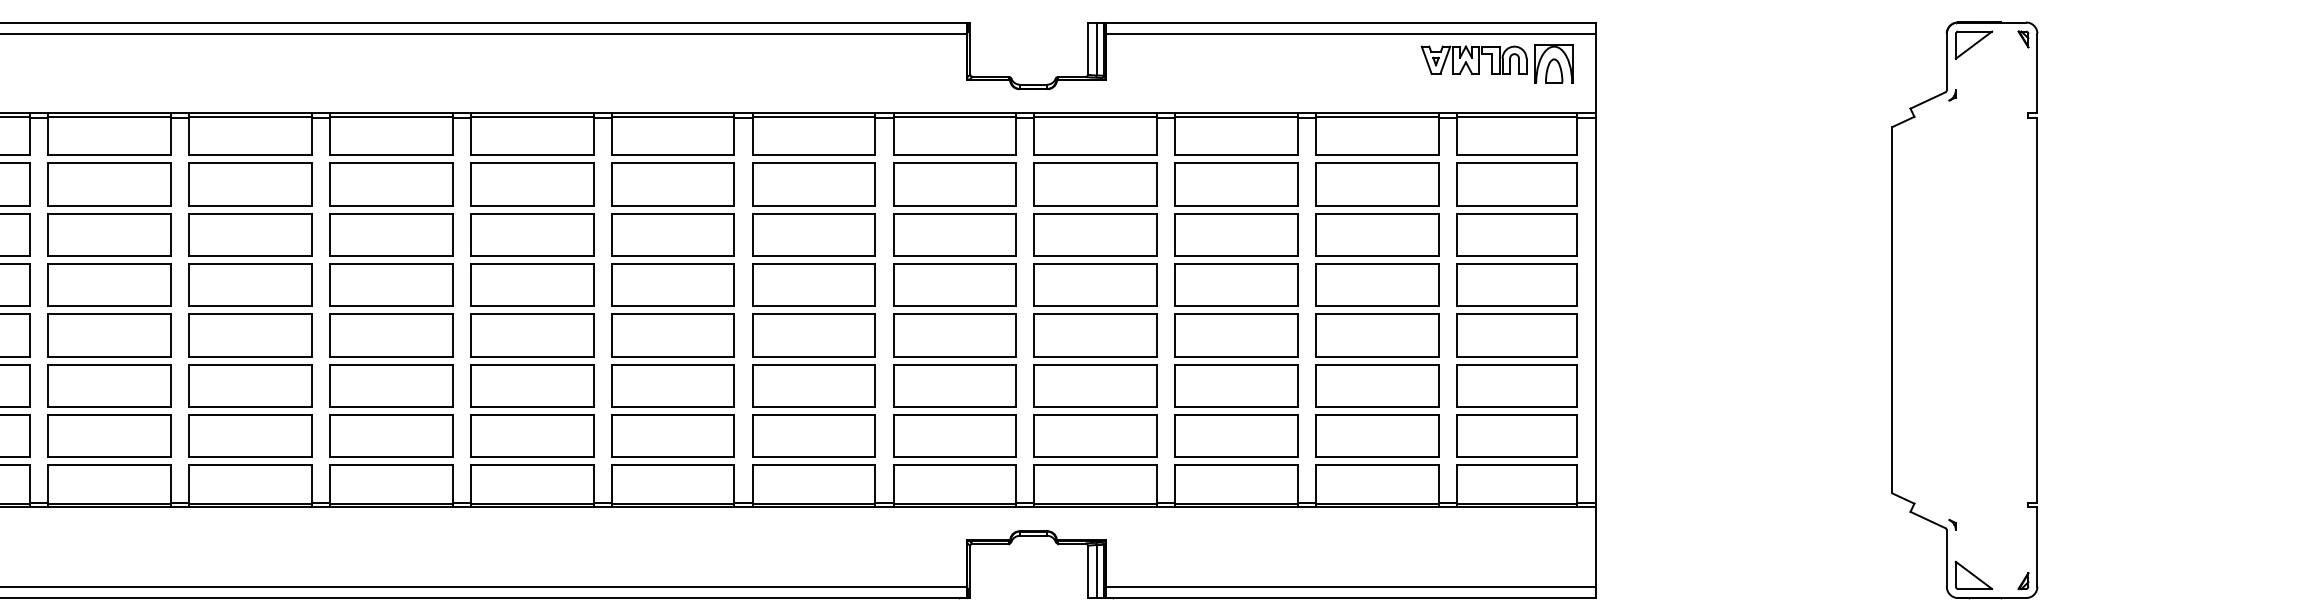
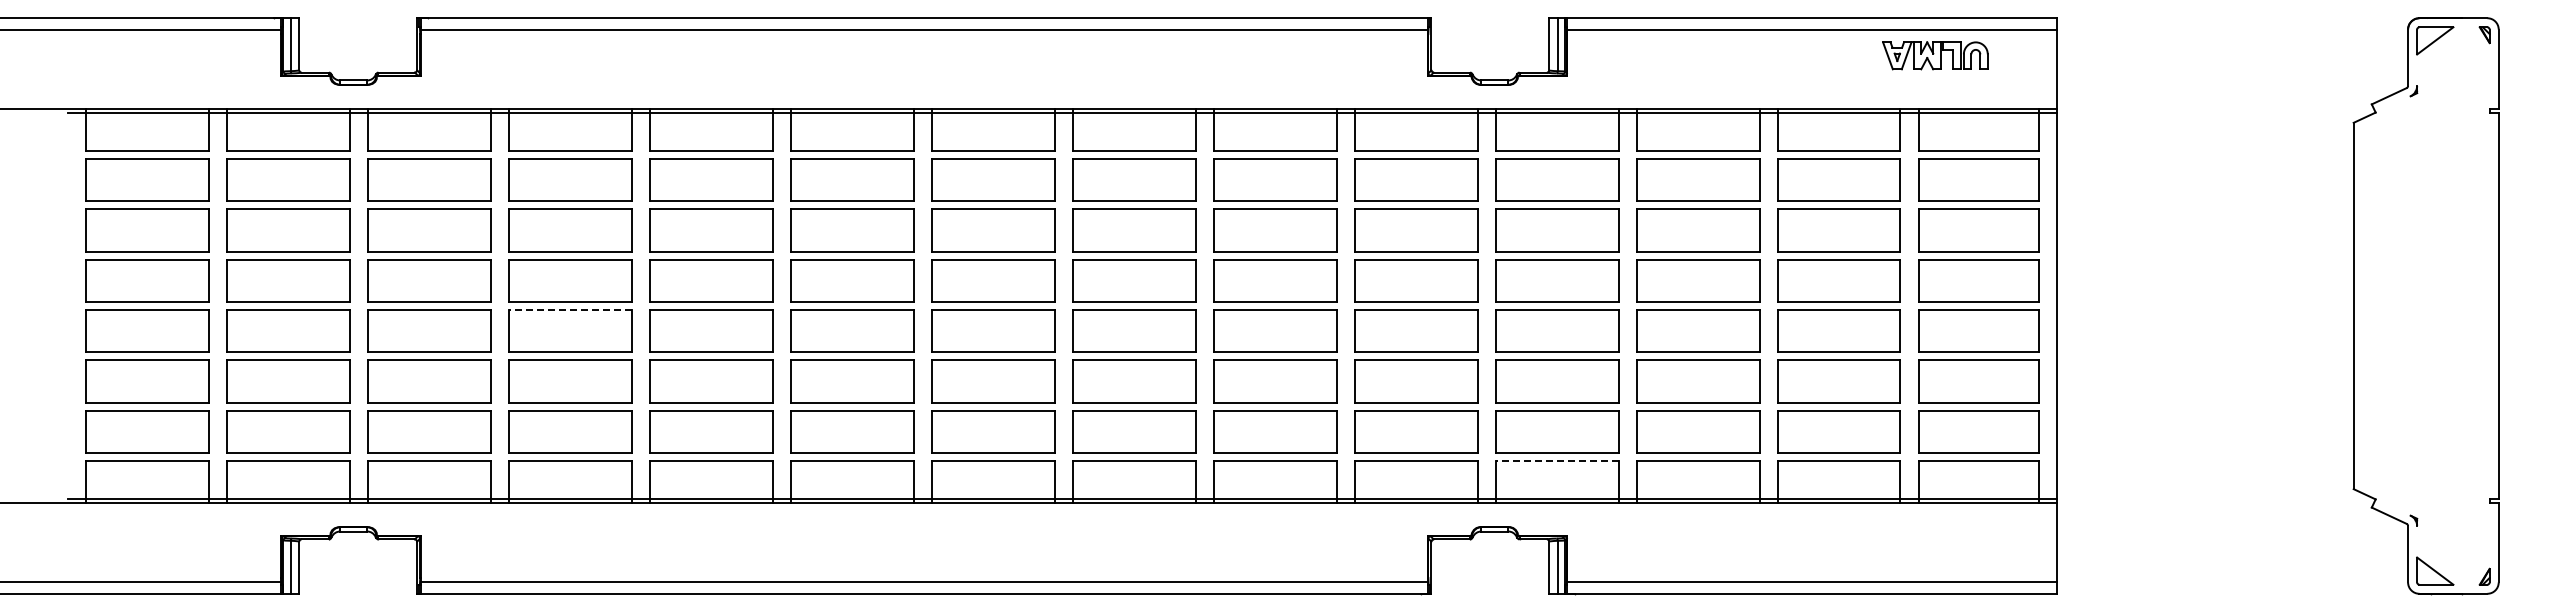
part: (1554, 63) -> (2015, 59), removed
line: (109, 314) -> (570, 310), solid -> dashed
line: (1095, 465) -> (1556, 461), solid -> dashed

